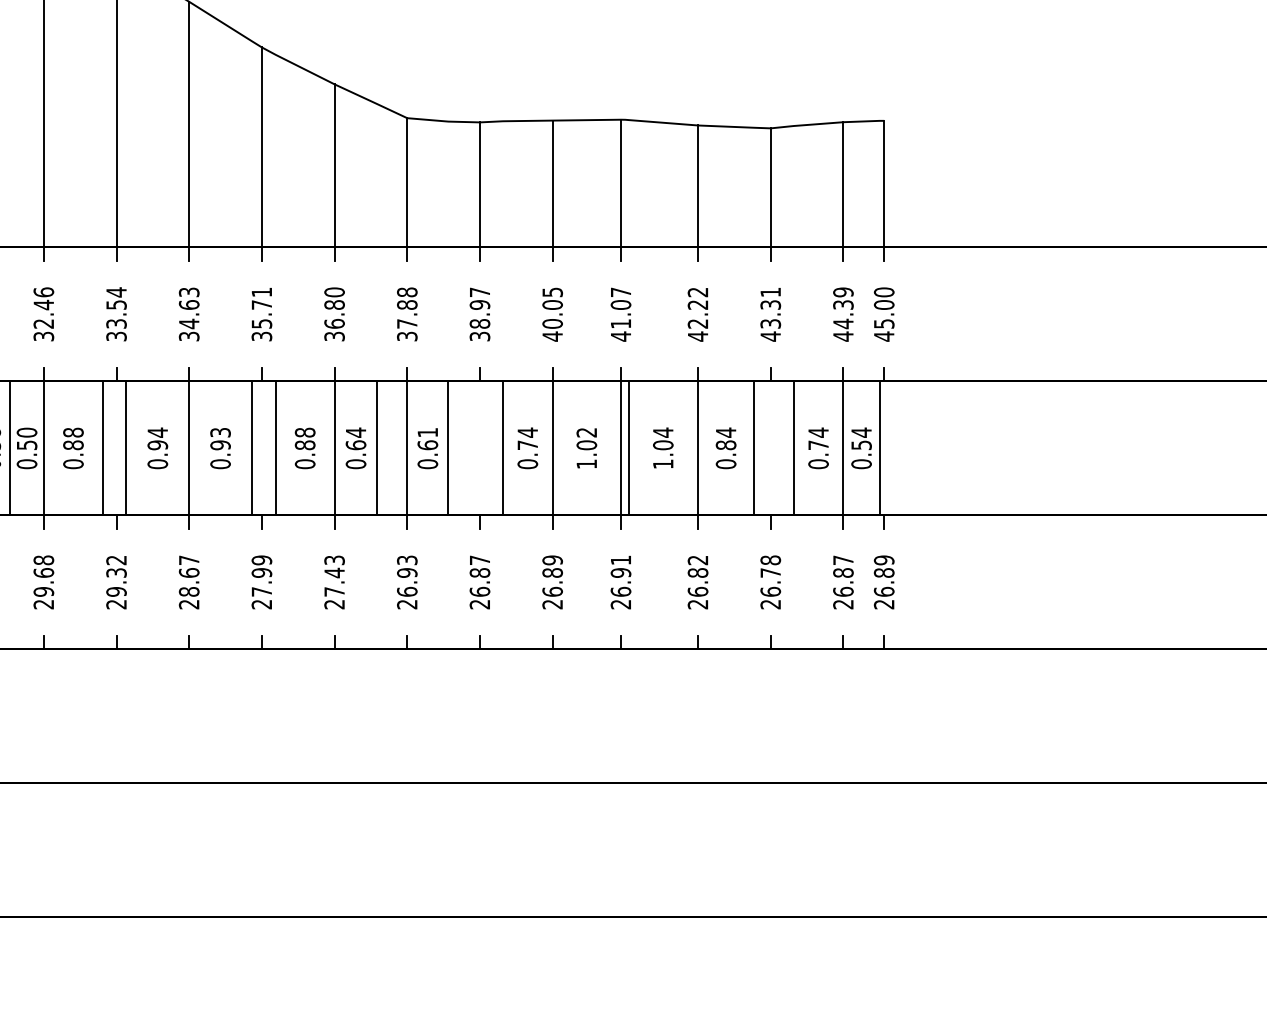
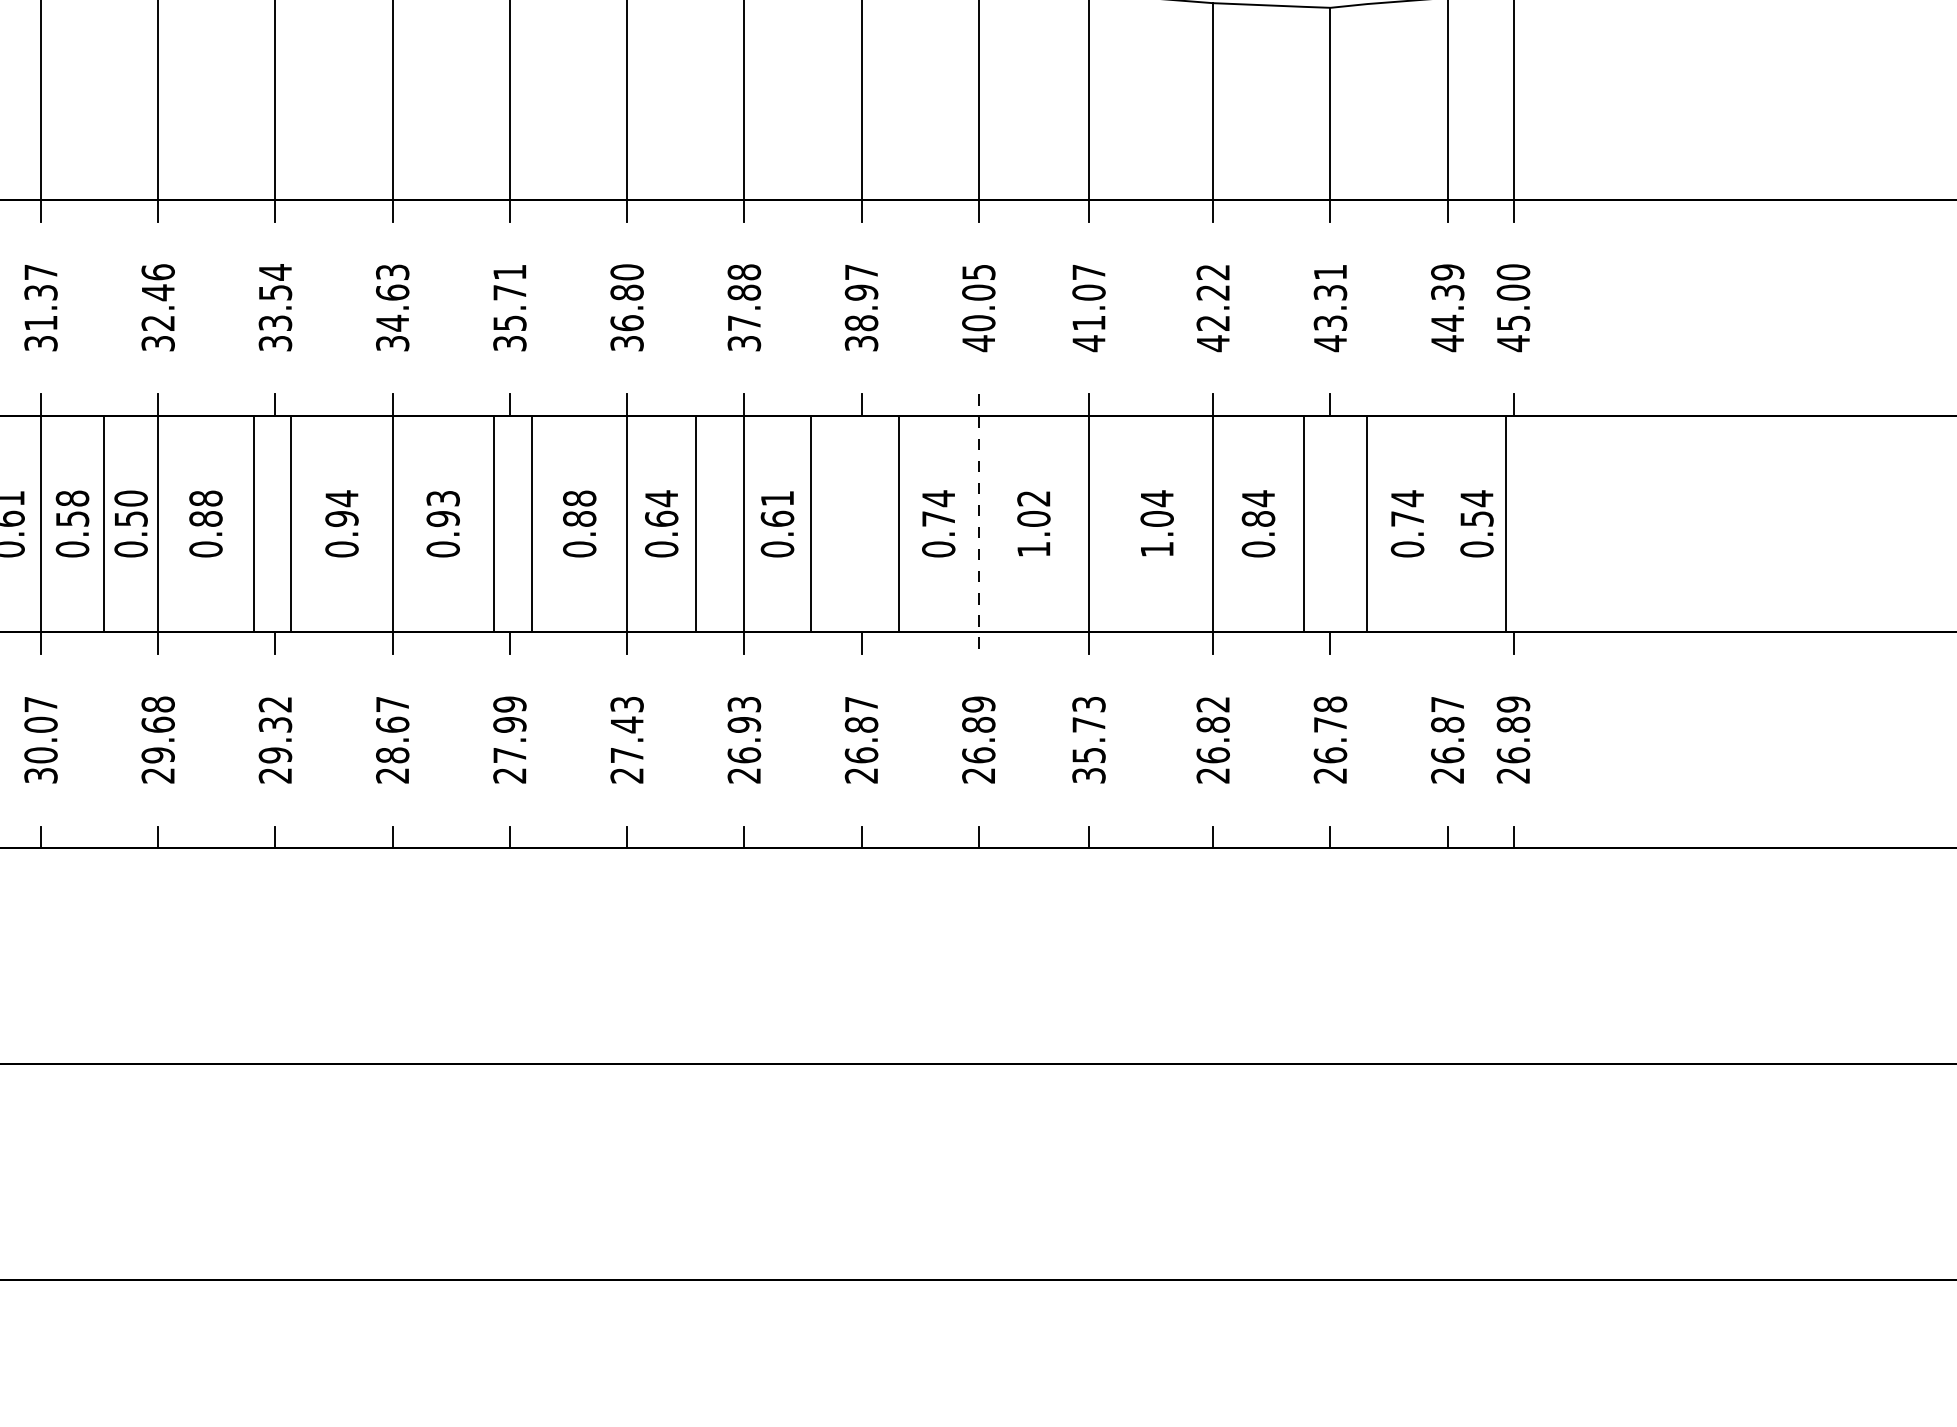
line: (552, 448) -> (978, 524), solid -> dashed
line: (628, 448) -> (1101, 524), removed
line: (843, 448) -> (1447, 524), removed
text: (620, 582) -> (1088, 740), 26.91 -> 35.73

